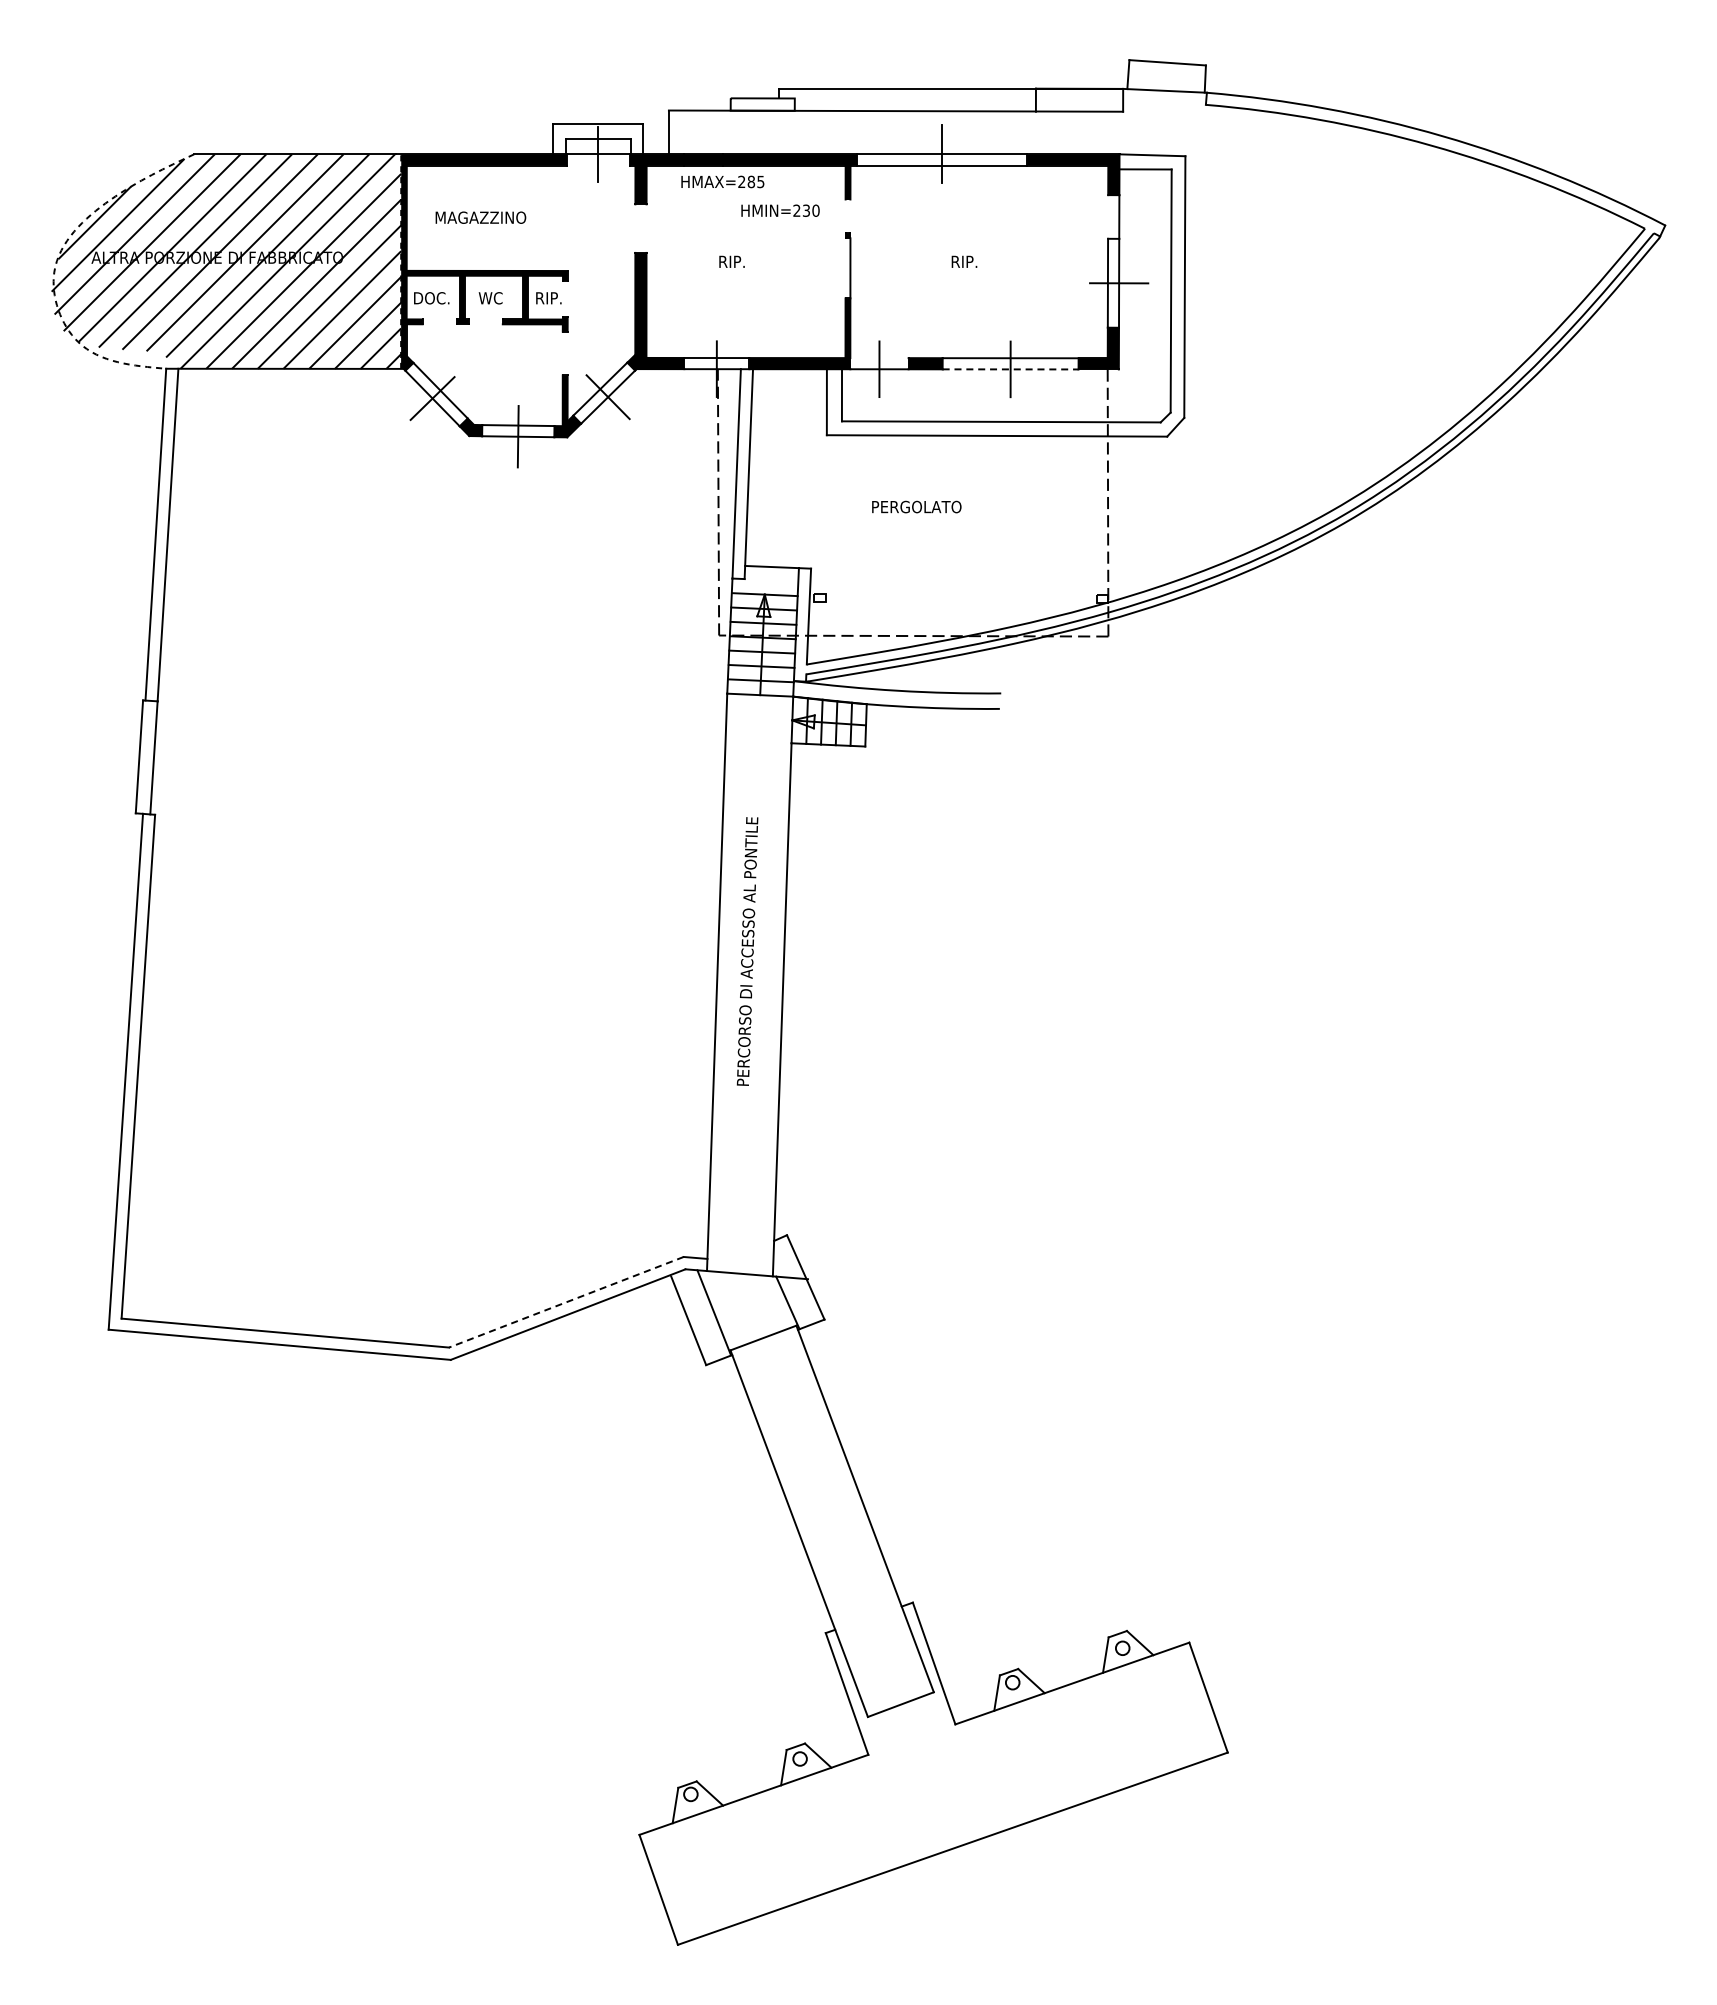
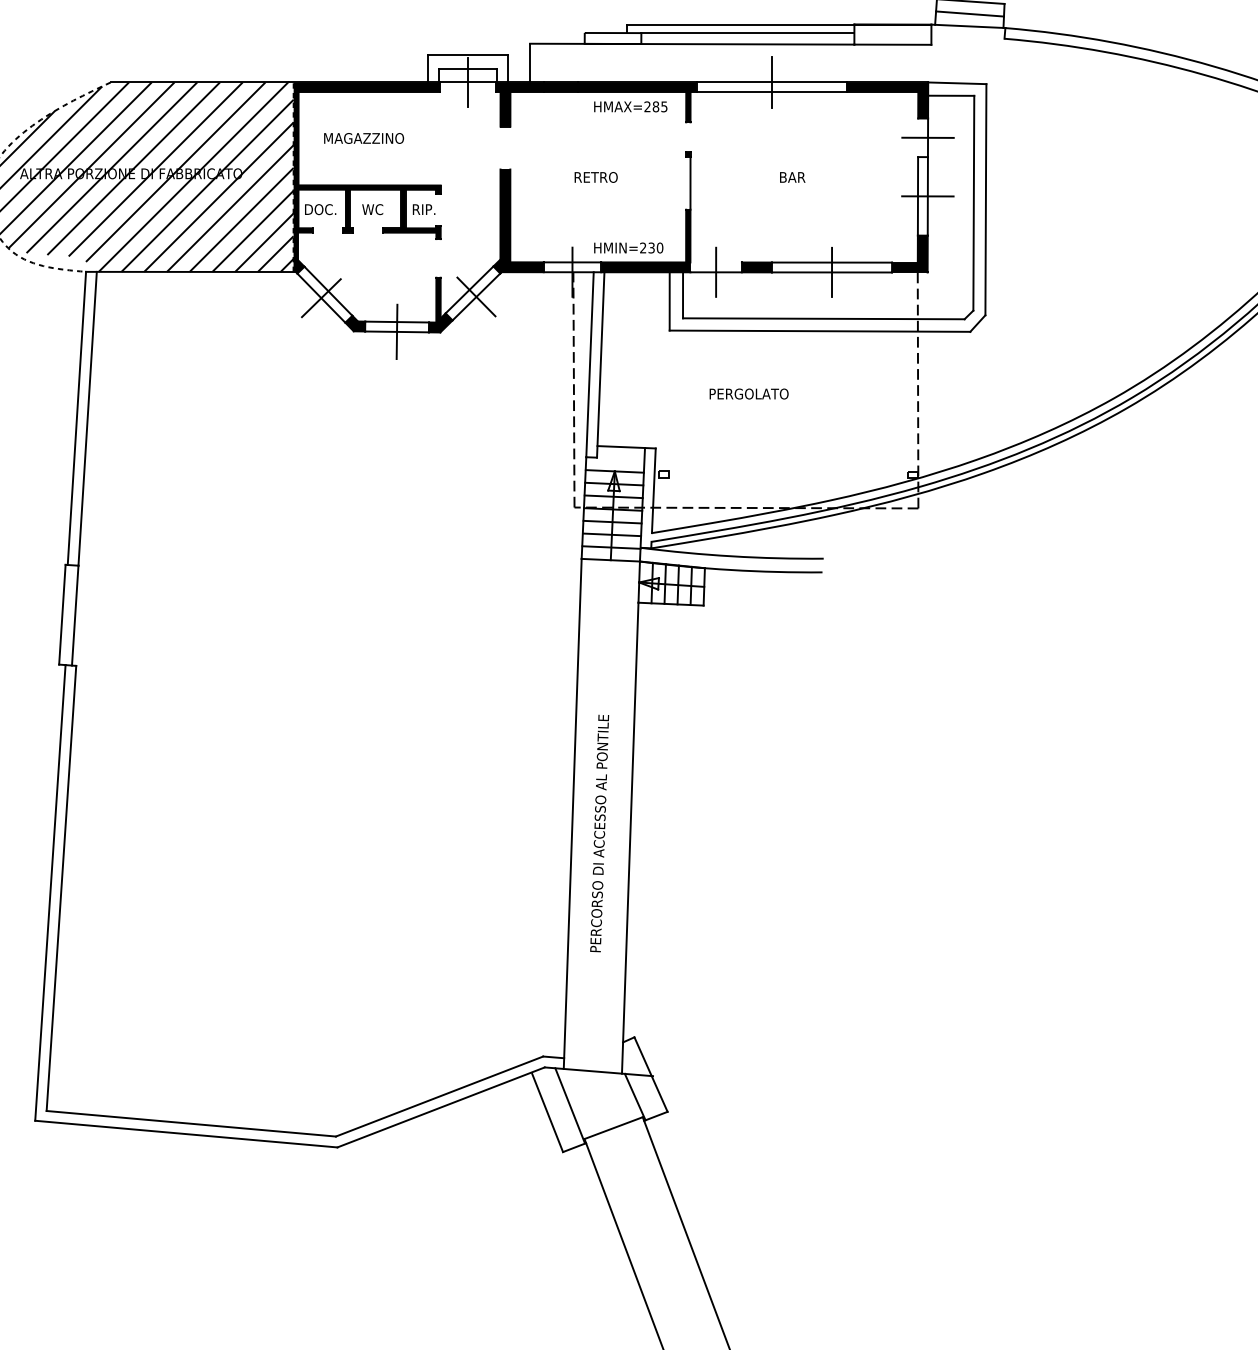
line: (1166, 76) -> (969, 13), added
line: (914, 98) -> (747, 33), added
text: (722, 181) -> (630, 106), moved
text: (780, 210) -> (628, 247), moved
line: (1119, 216) -> (928, 137), added
text: (749, 261) -> (601, 177), RIP. -> RETRO
text: (966, 261) -> (793, 177), RIP. -> BAR
line: (1010, 369) -> (831, 272), dashed -> solid
text: (747, 951) -> (599, 833), moved
line: (566, 1302) -> (439, 1096), dashed -> solid

